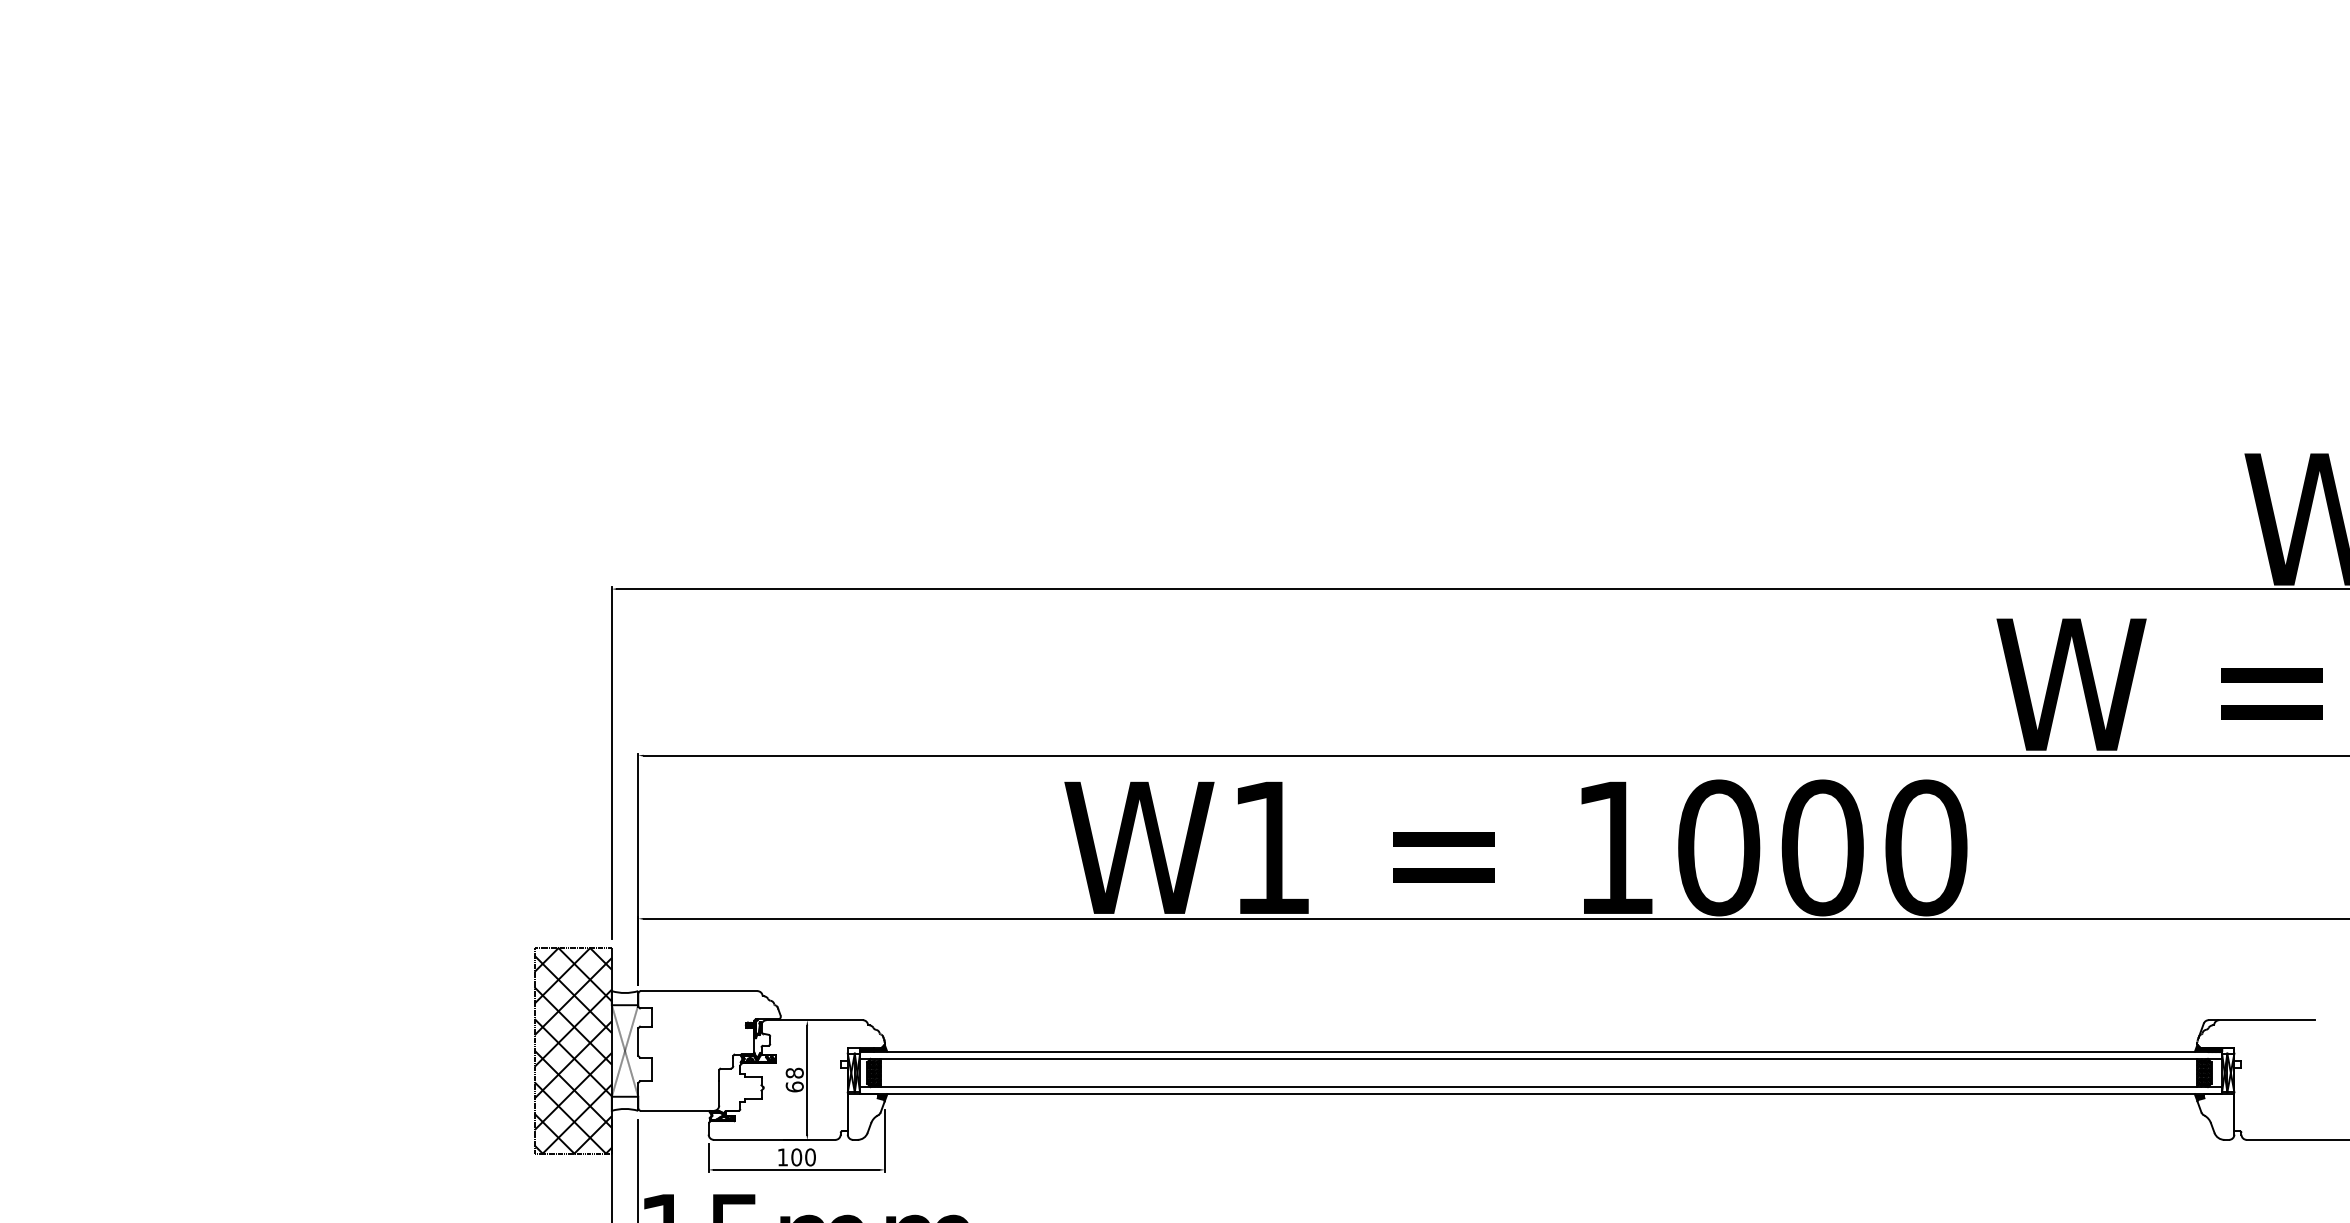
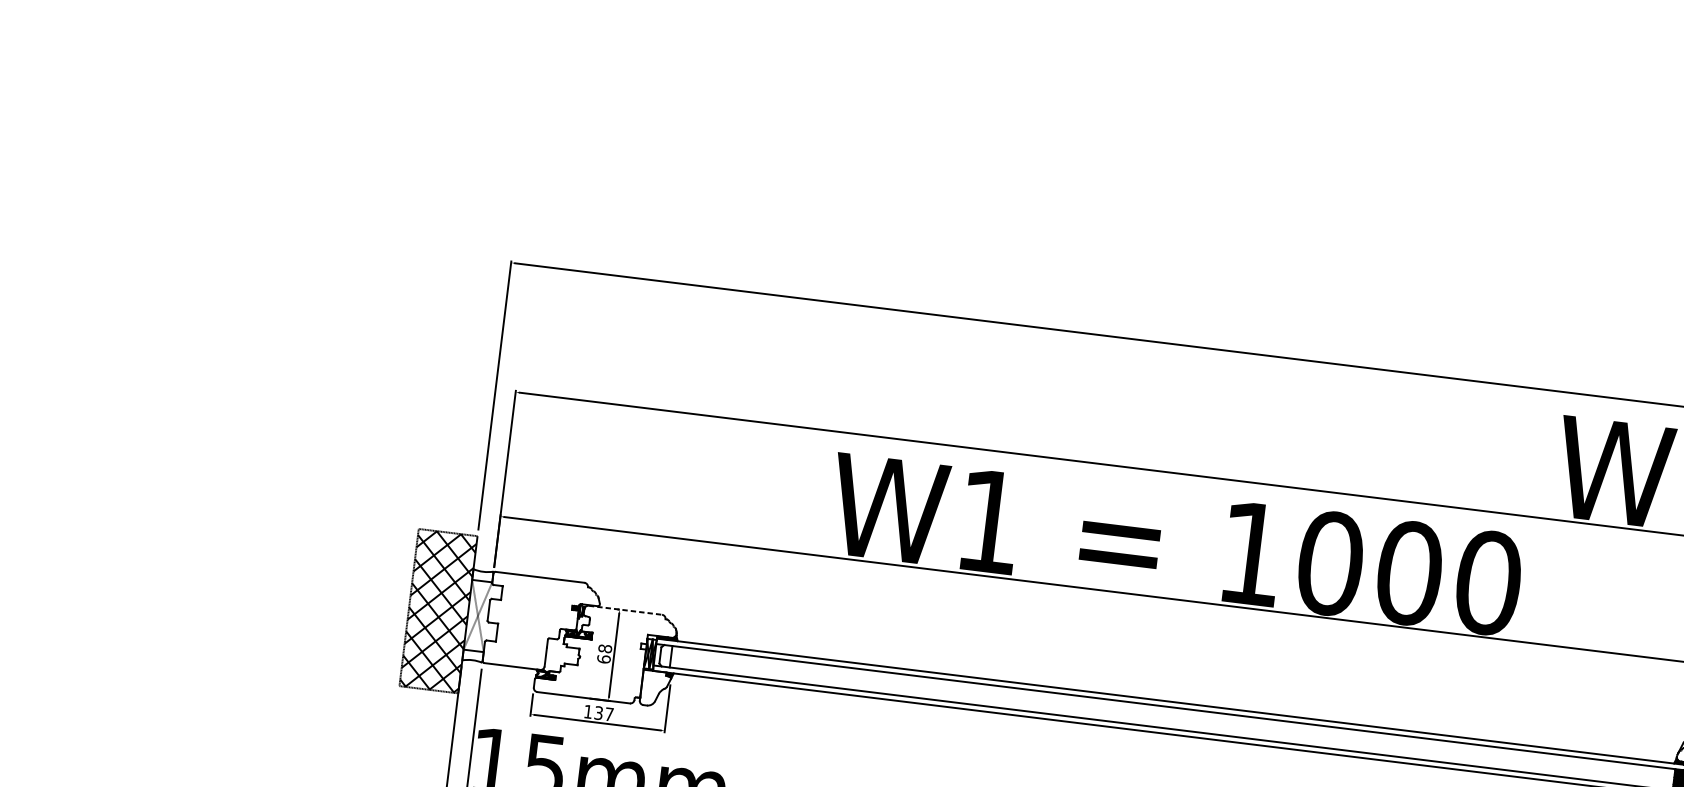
line: (815, 1020) -> (625, 610), solid -> dashed
hatch: (874, 1072) -> (666, 655), removed
text: (803, 1157) -> (603, 713), 100 -> 137

